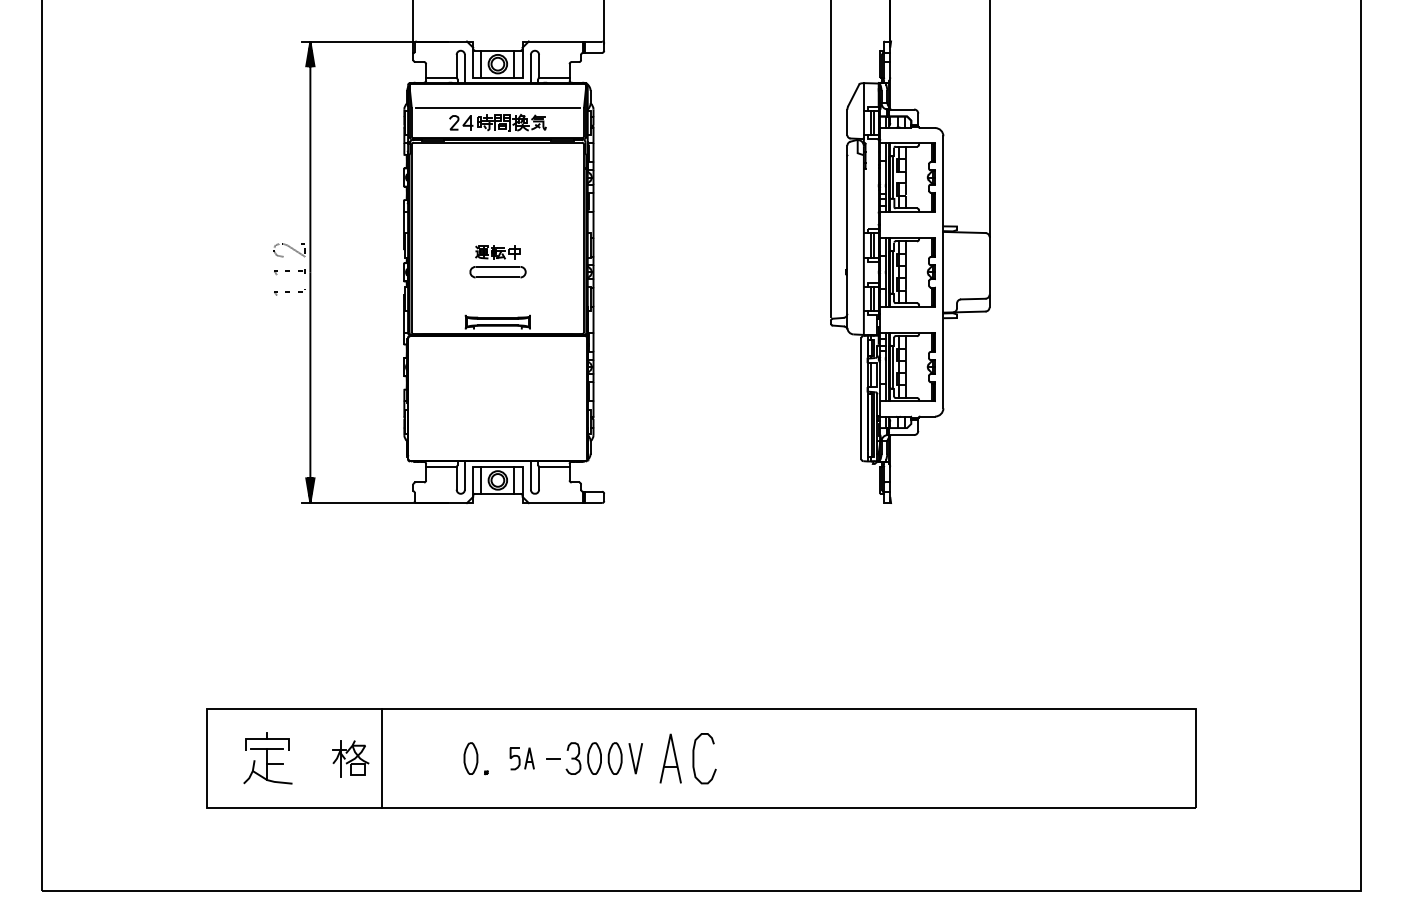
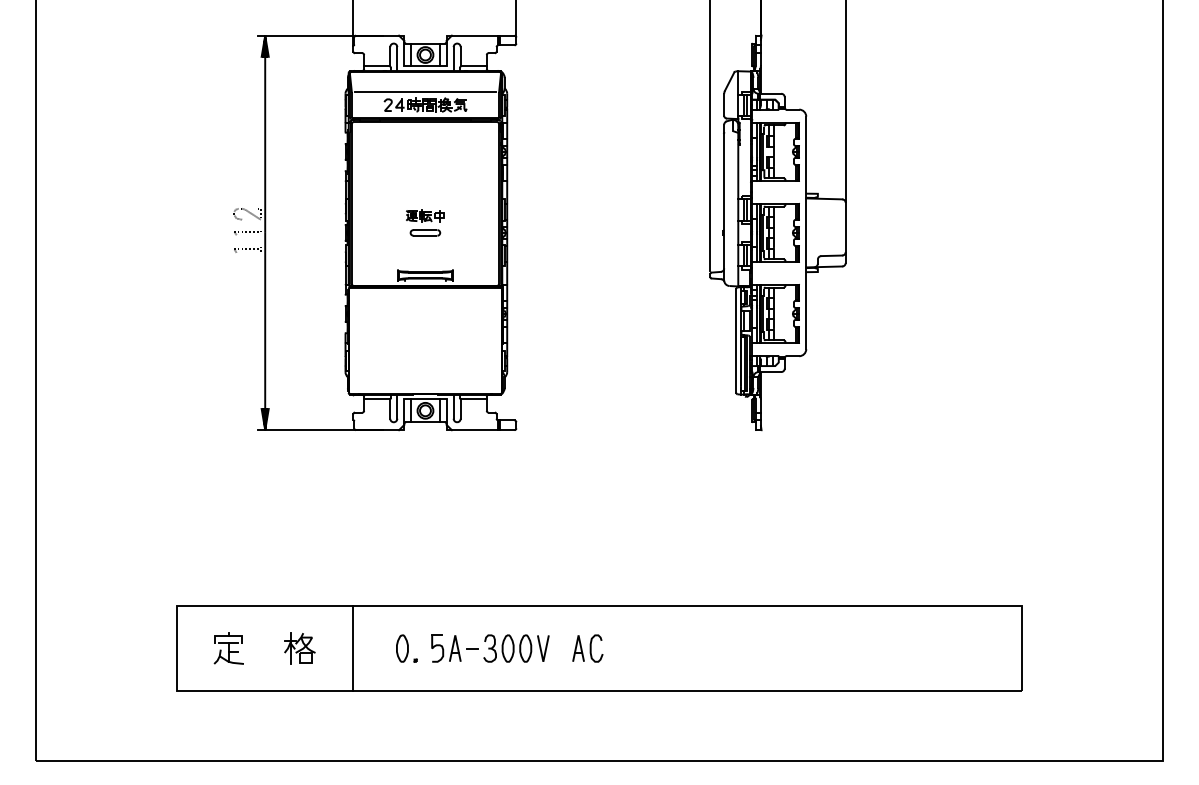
part: (497, 272) -> (425, 233), size x0.62
part: (267, 758) -> (228, 648), size x0.71
line: (382, 758) -> (353, 648), moved
part: (521, 758) -> (445, 648), size x1.43
part: (687, 758) -> (587, 648), size x0.62

